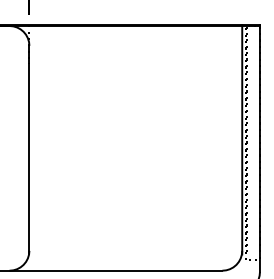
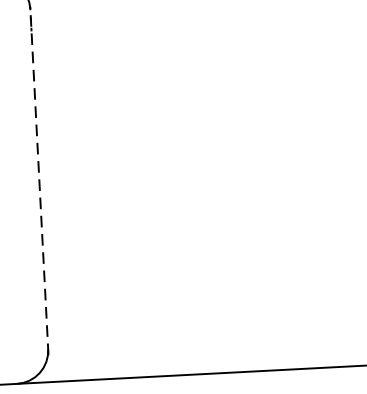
line: (29, 149) -> (39, 181), solid -> dashed

